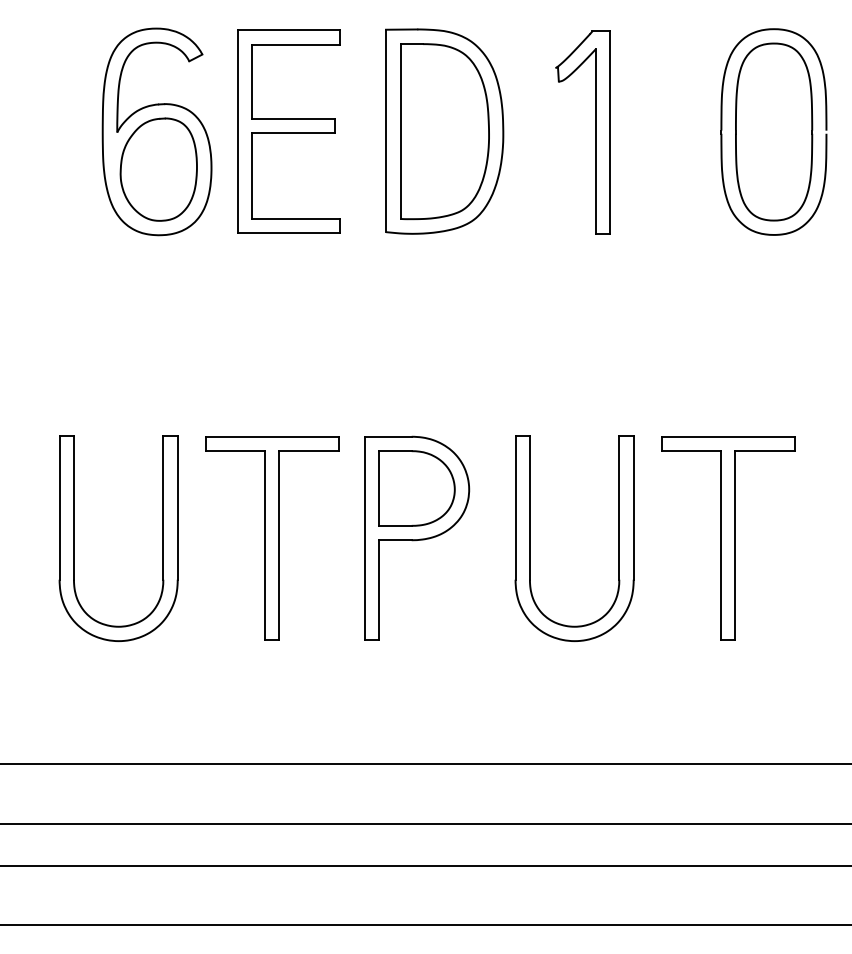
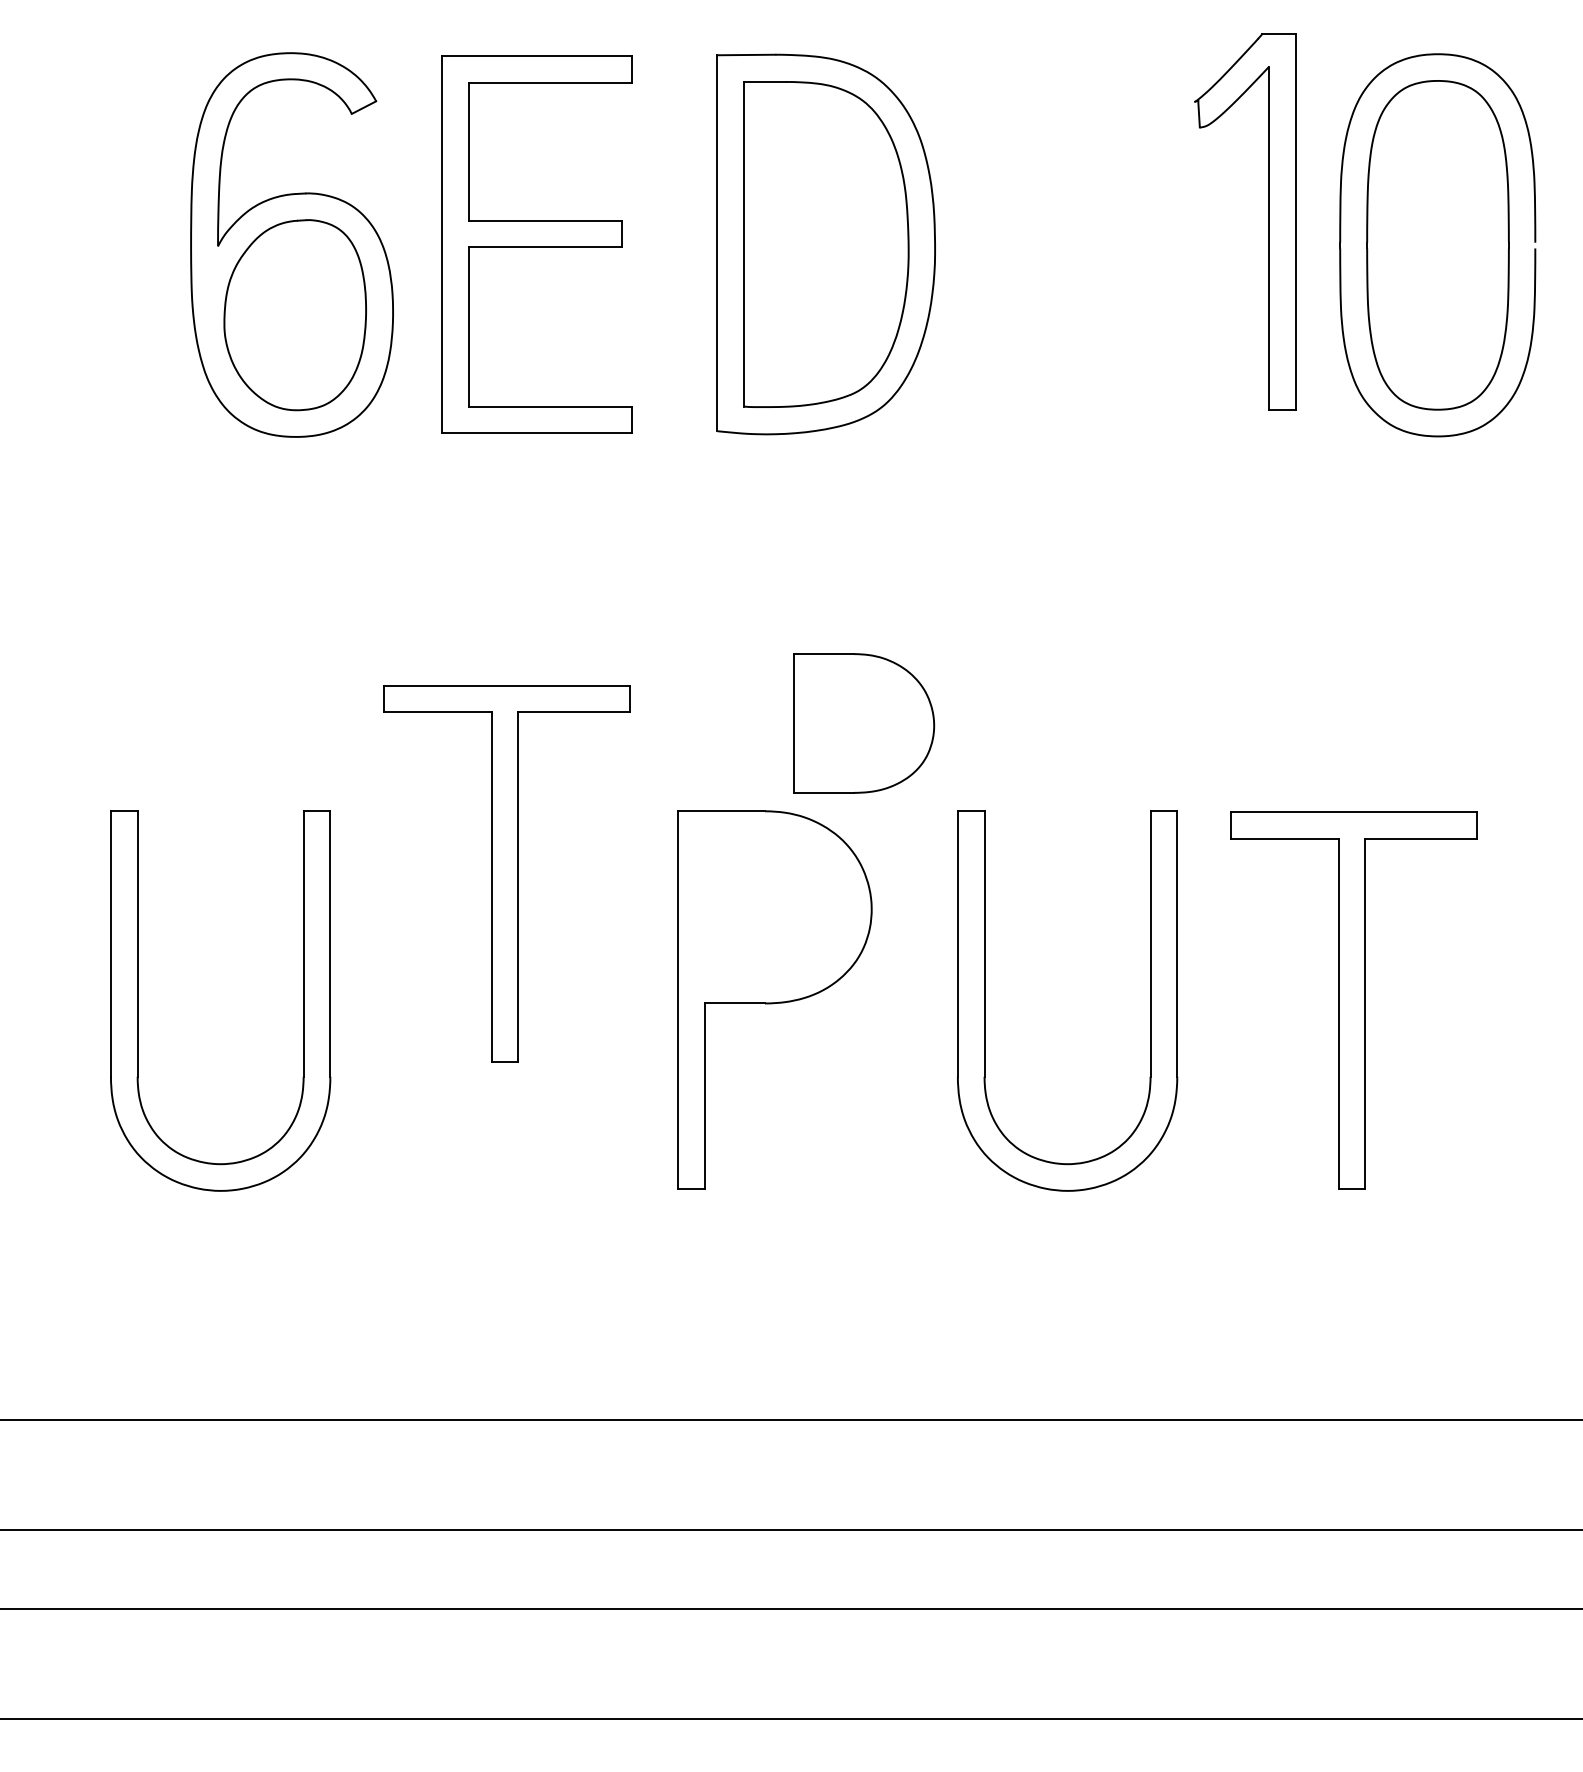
part: (595, 132) -> (1267, 221), moved
part: (416, 488) -> (863, 723), moved
part: (272, 538) -> (506, 873), moved

